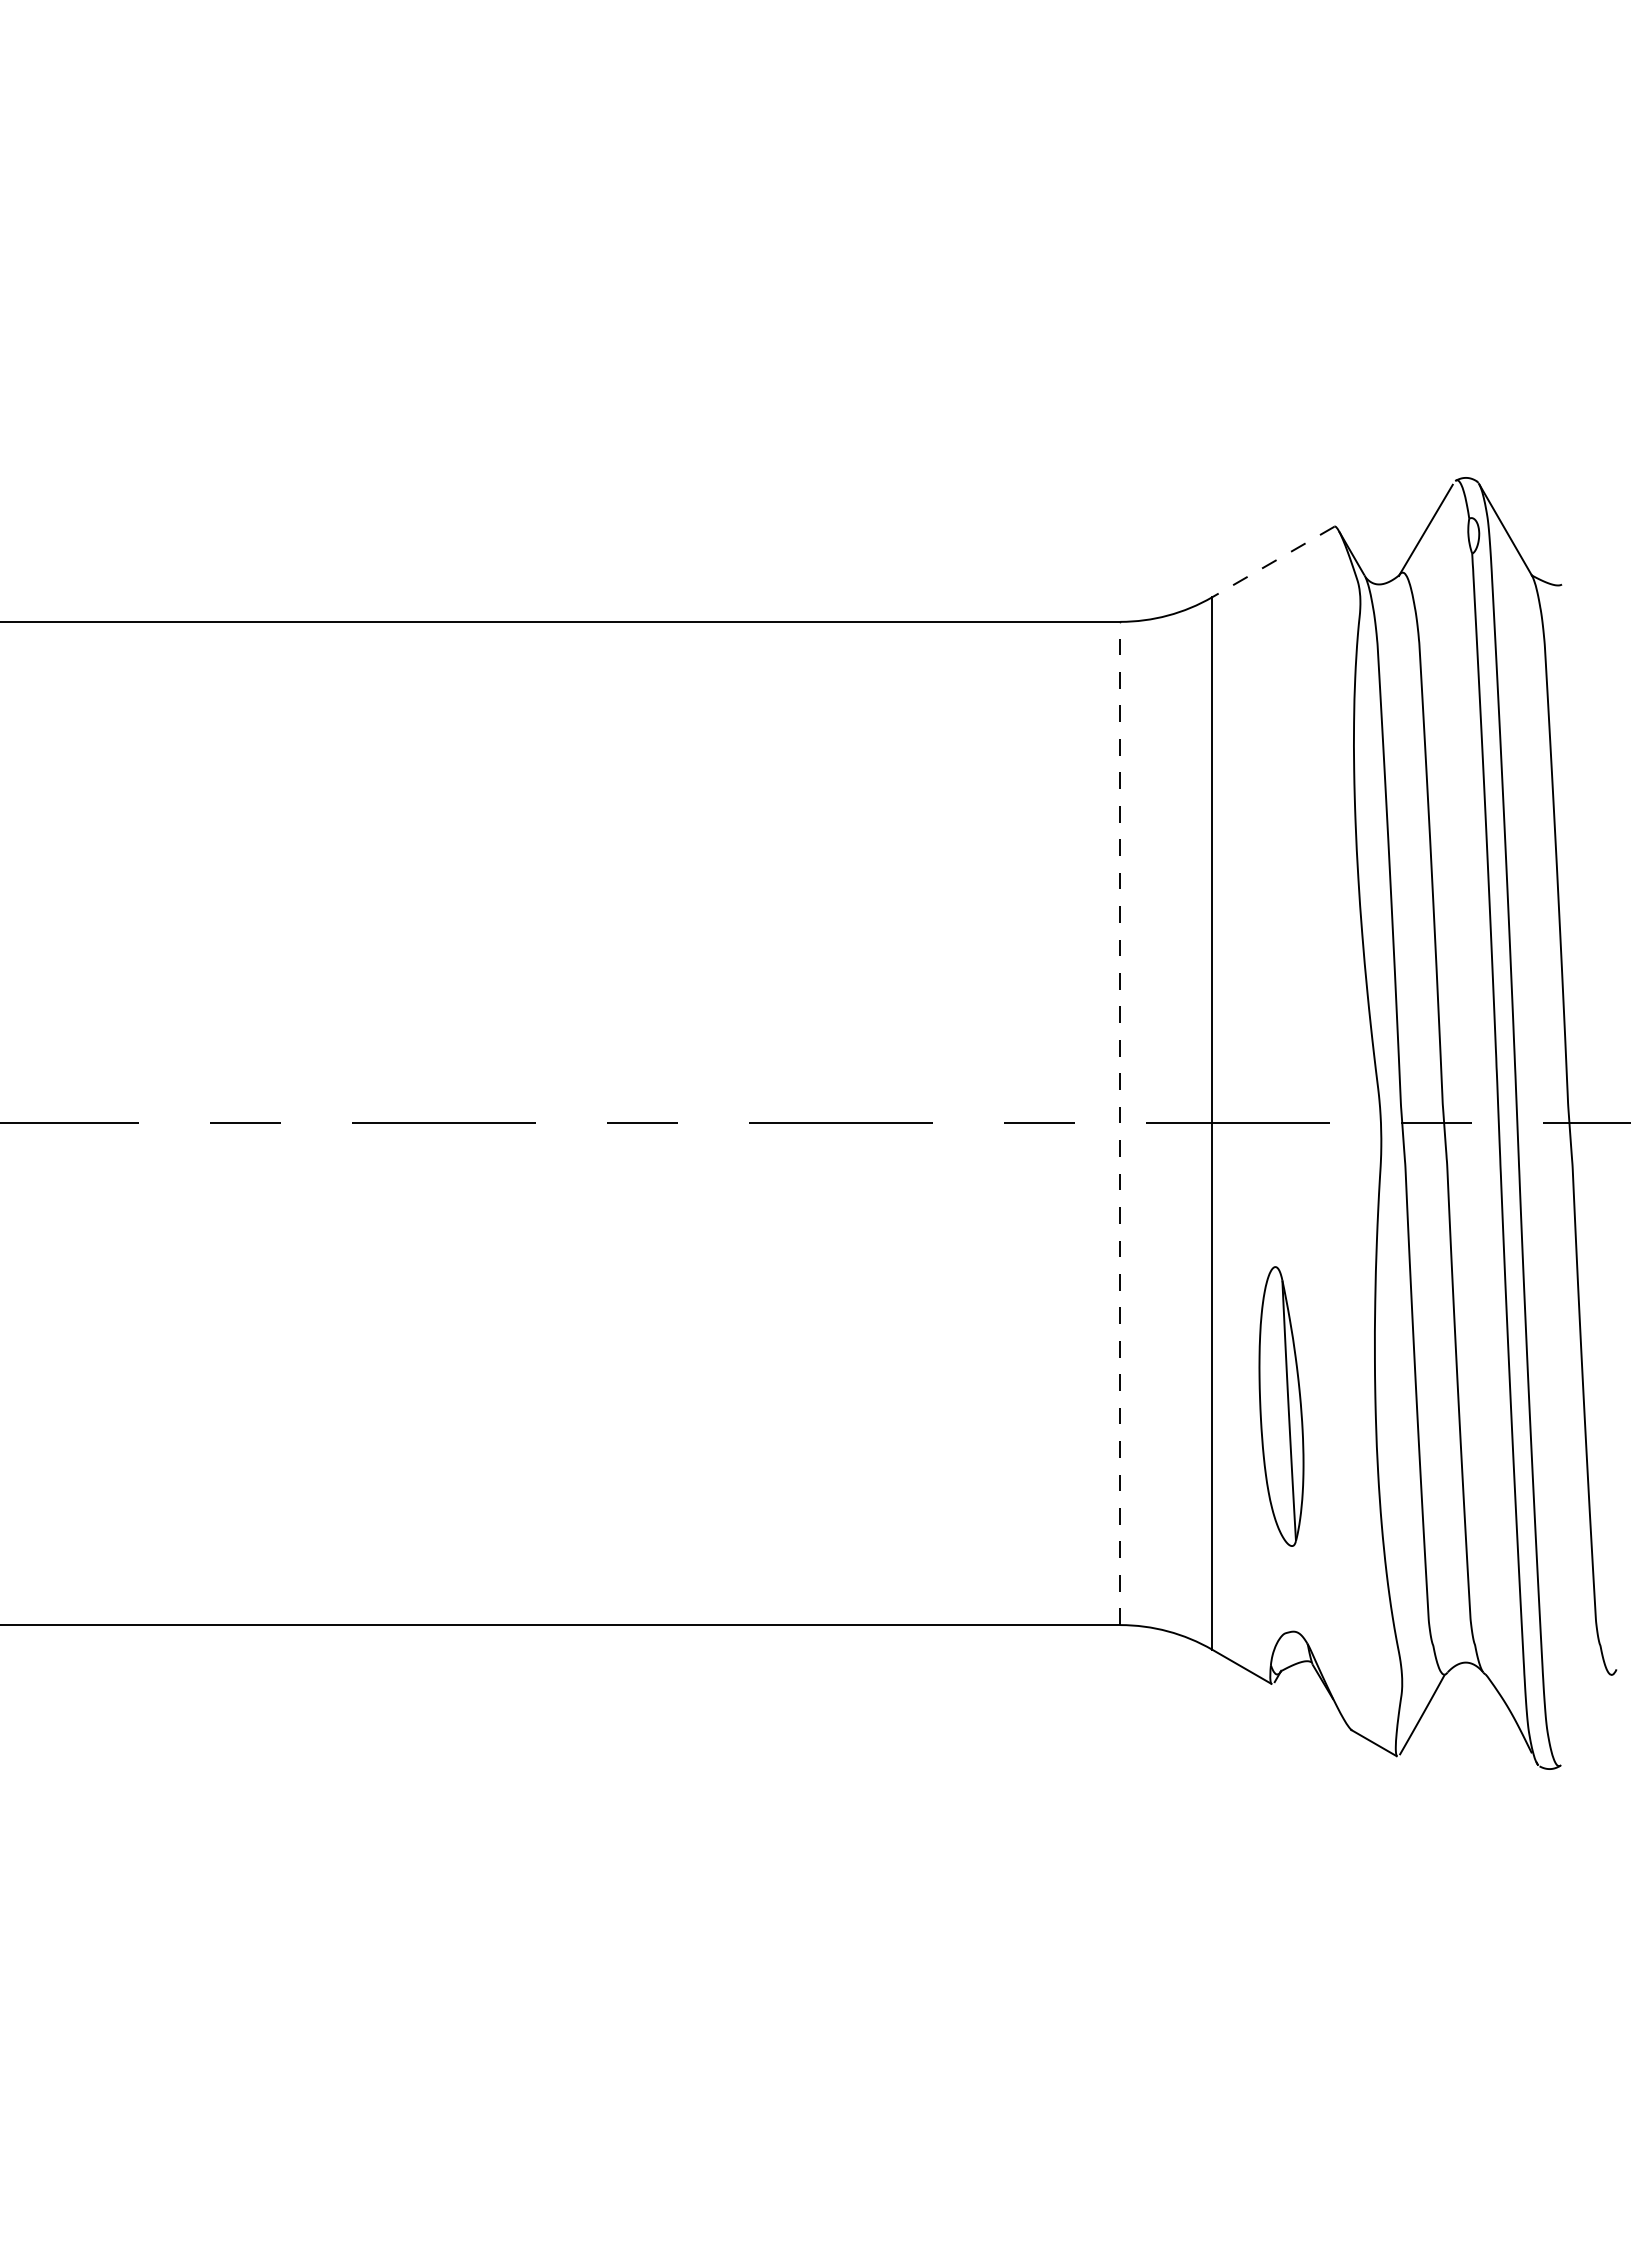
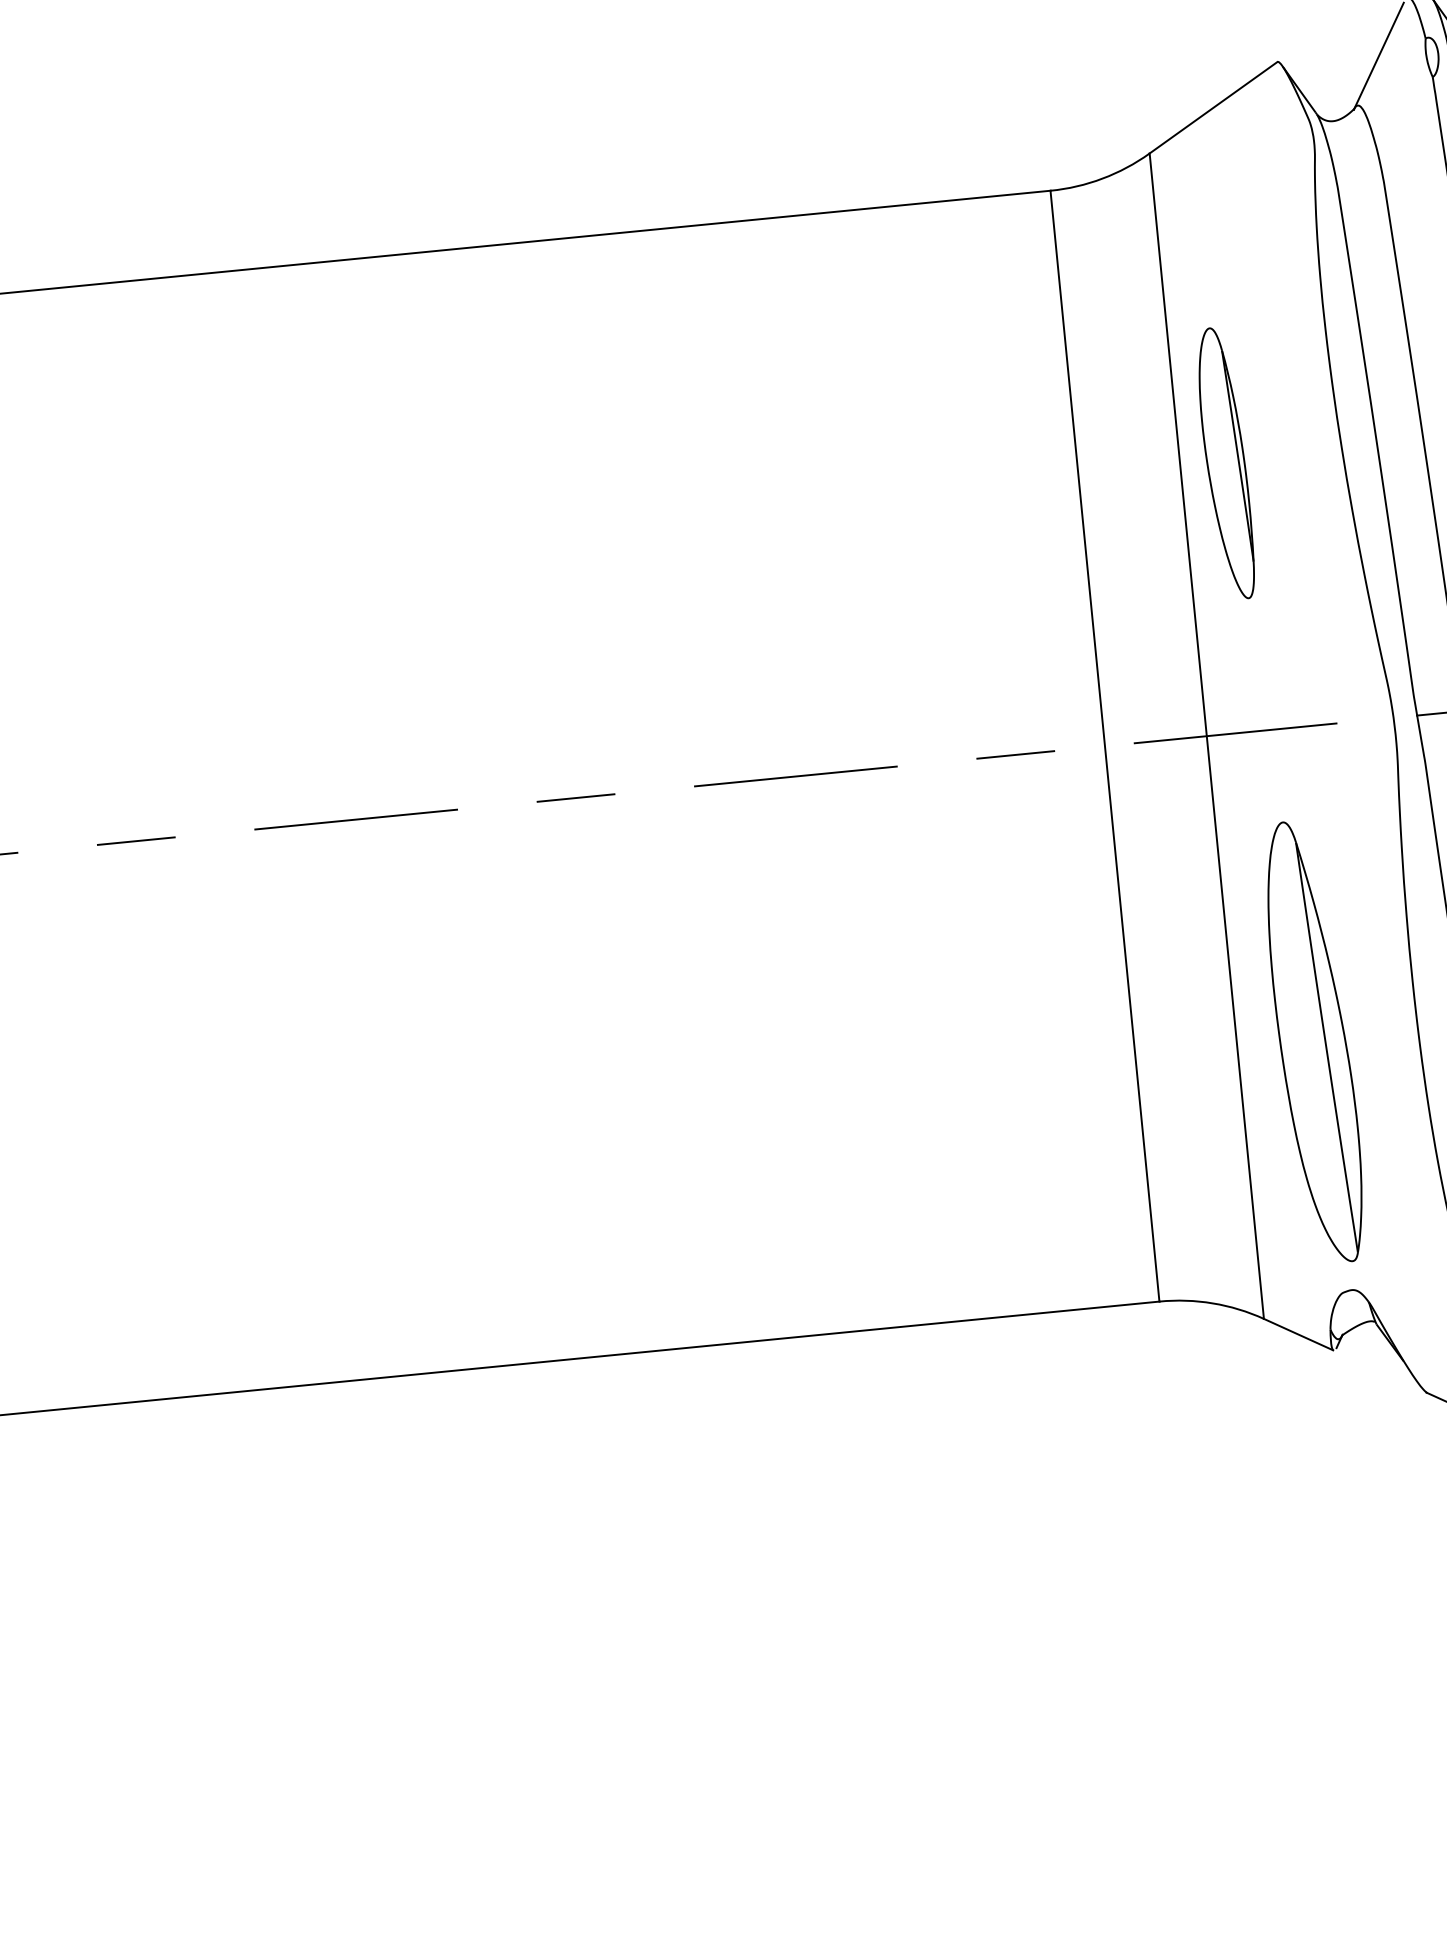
line: (1273, 561) -> (1213, 107), dashed -> solid
part: (1252, 881) -> (1225, 463), added
line: (1120, 1123) -> (1105, 746), dashed -> solid
part: (1281, 1406) -> (1314, 1042), size x1.43

